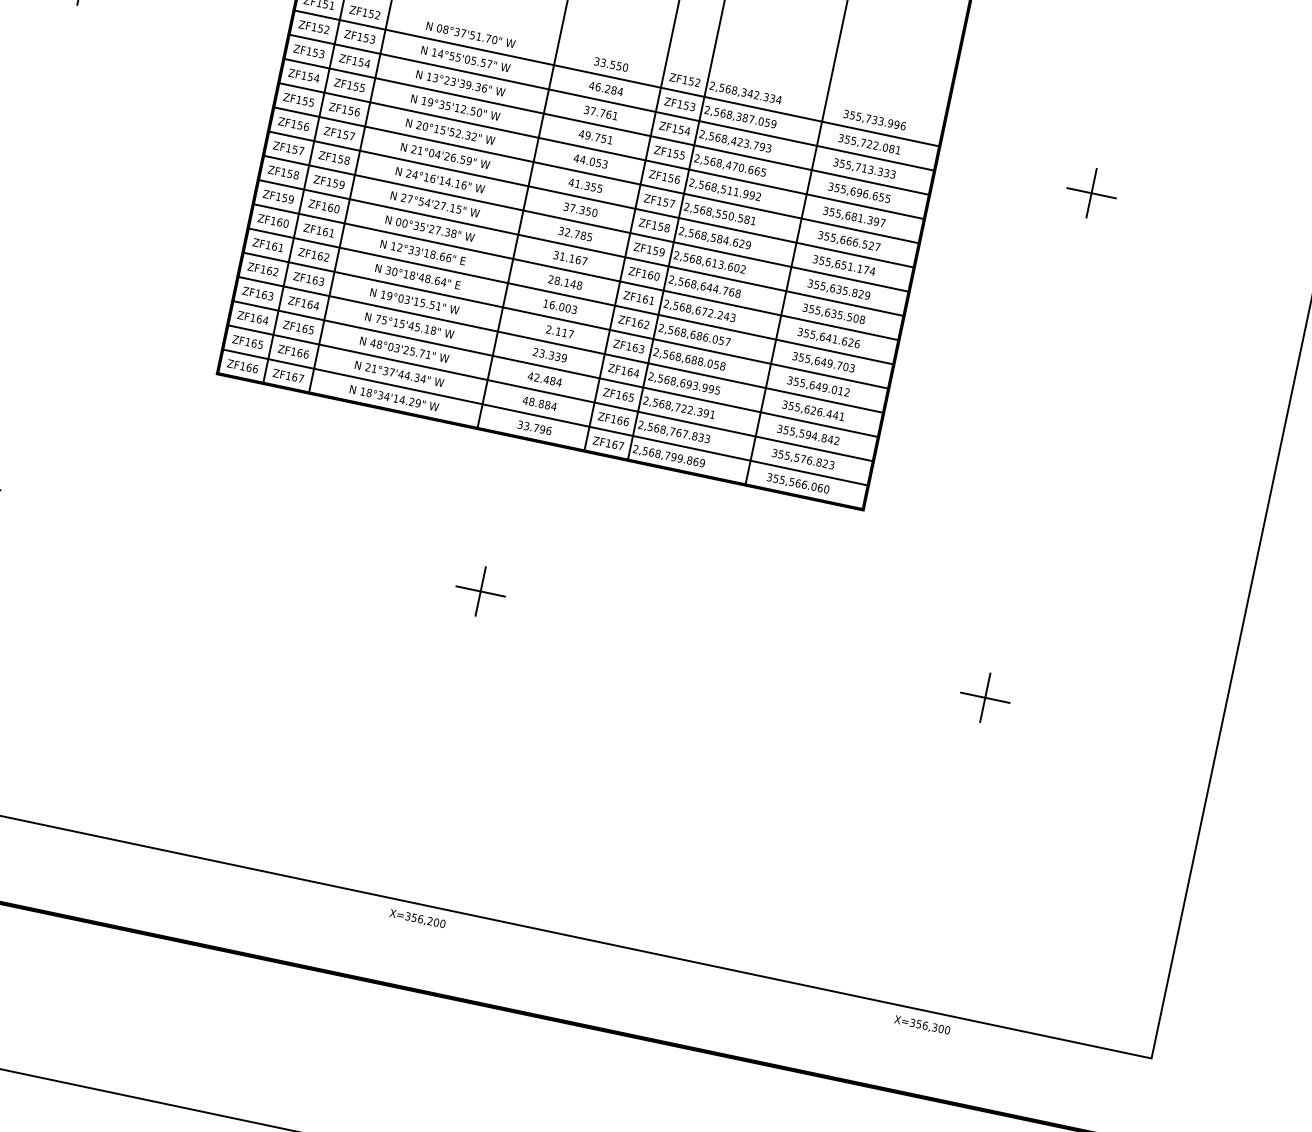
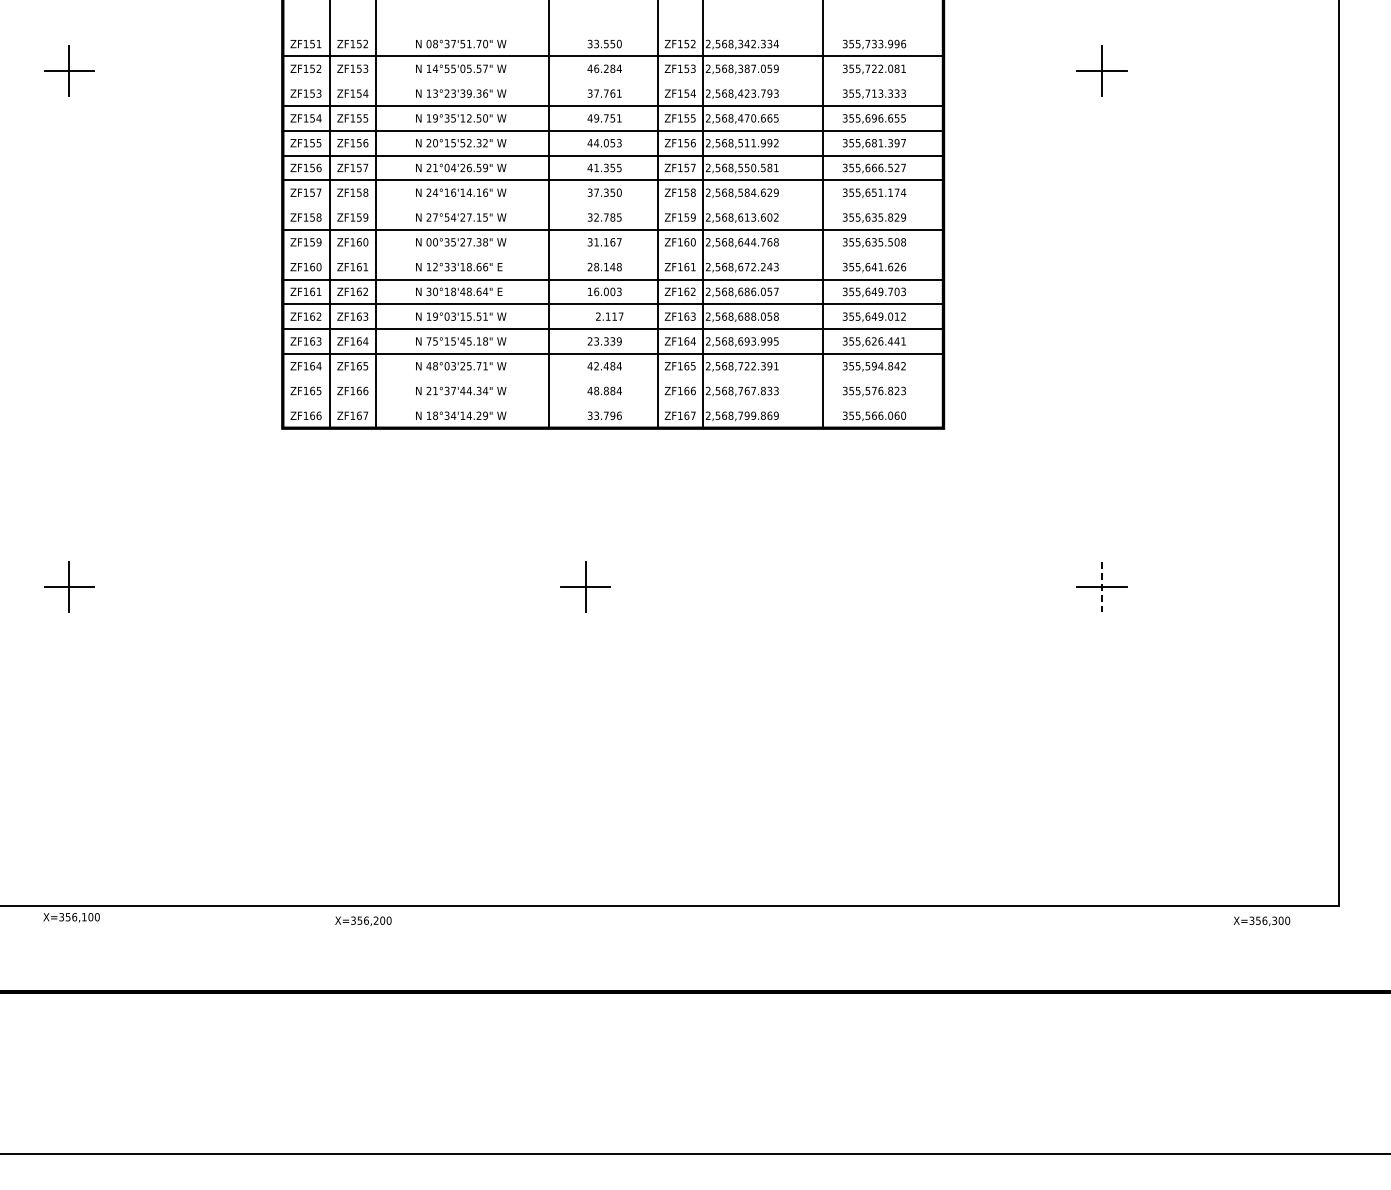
line: (611, 102) -> (612, 81), removed
line: (585, 223) -> (612, 205), removed
line: (575, 271) -> (612, 254), removed
line: (549, 393) -> (612, 378), removed
line: (544, 417) -> (612, 403), removed
line: (984, 697) -> (1101, 587), solid -> dashed
text: (417, 918) -> (363, 920), moved
text: (921, 1025) -> (1261, 921), moved

